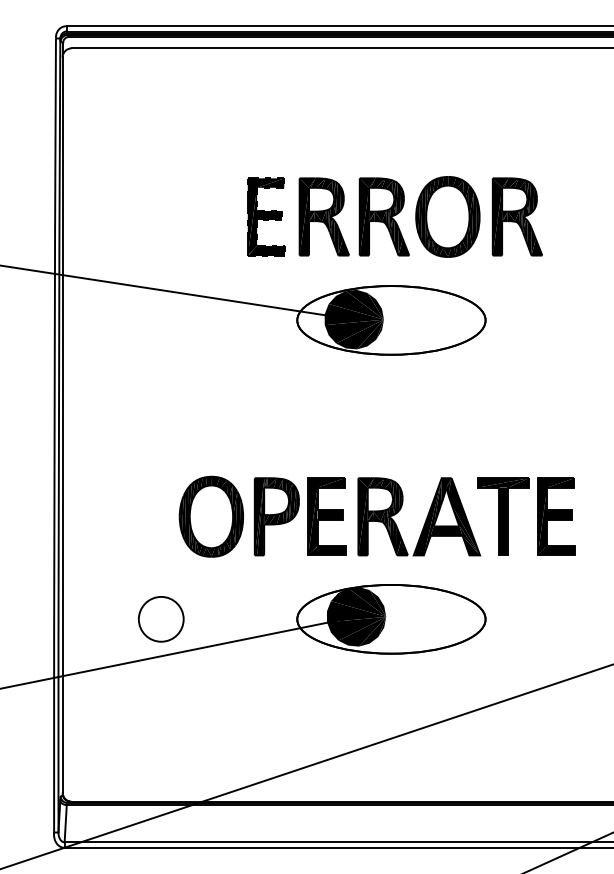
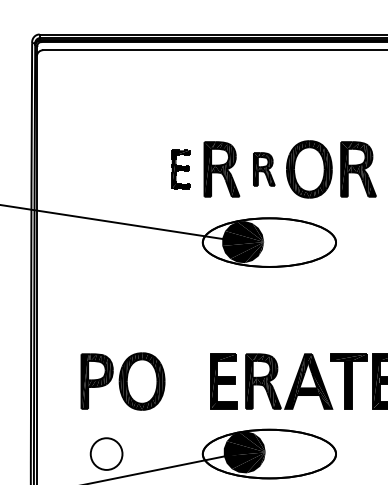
part: (266, 216) -> (181, 169), size x0.7
part: (383, 216) -> (263, 169), size x0.6
part: (276, 516) -> (96, 381), moved

